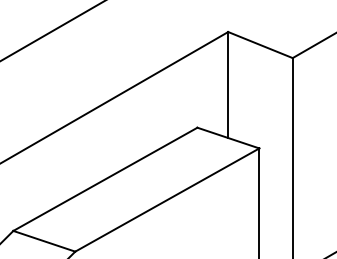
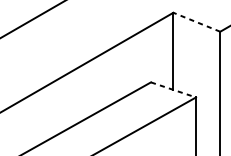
line: (260, 45) -> (196, 22), solid -> dashed
line: (228, 138) -> (173, 90), solid -> dashed

